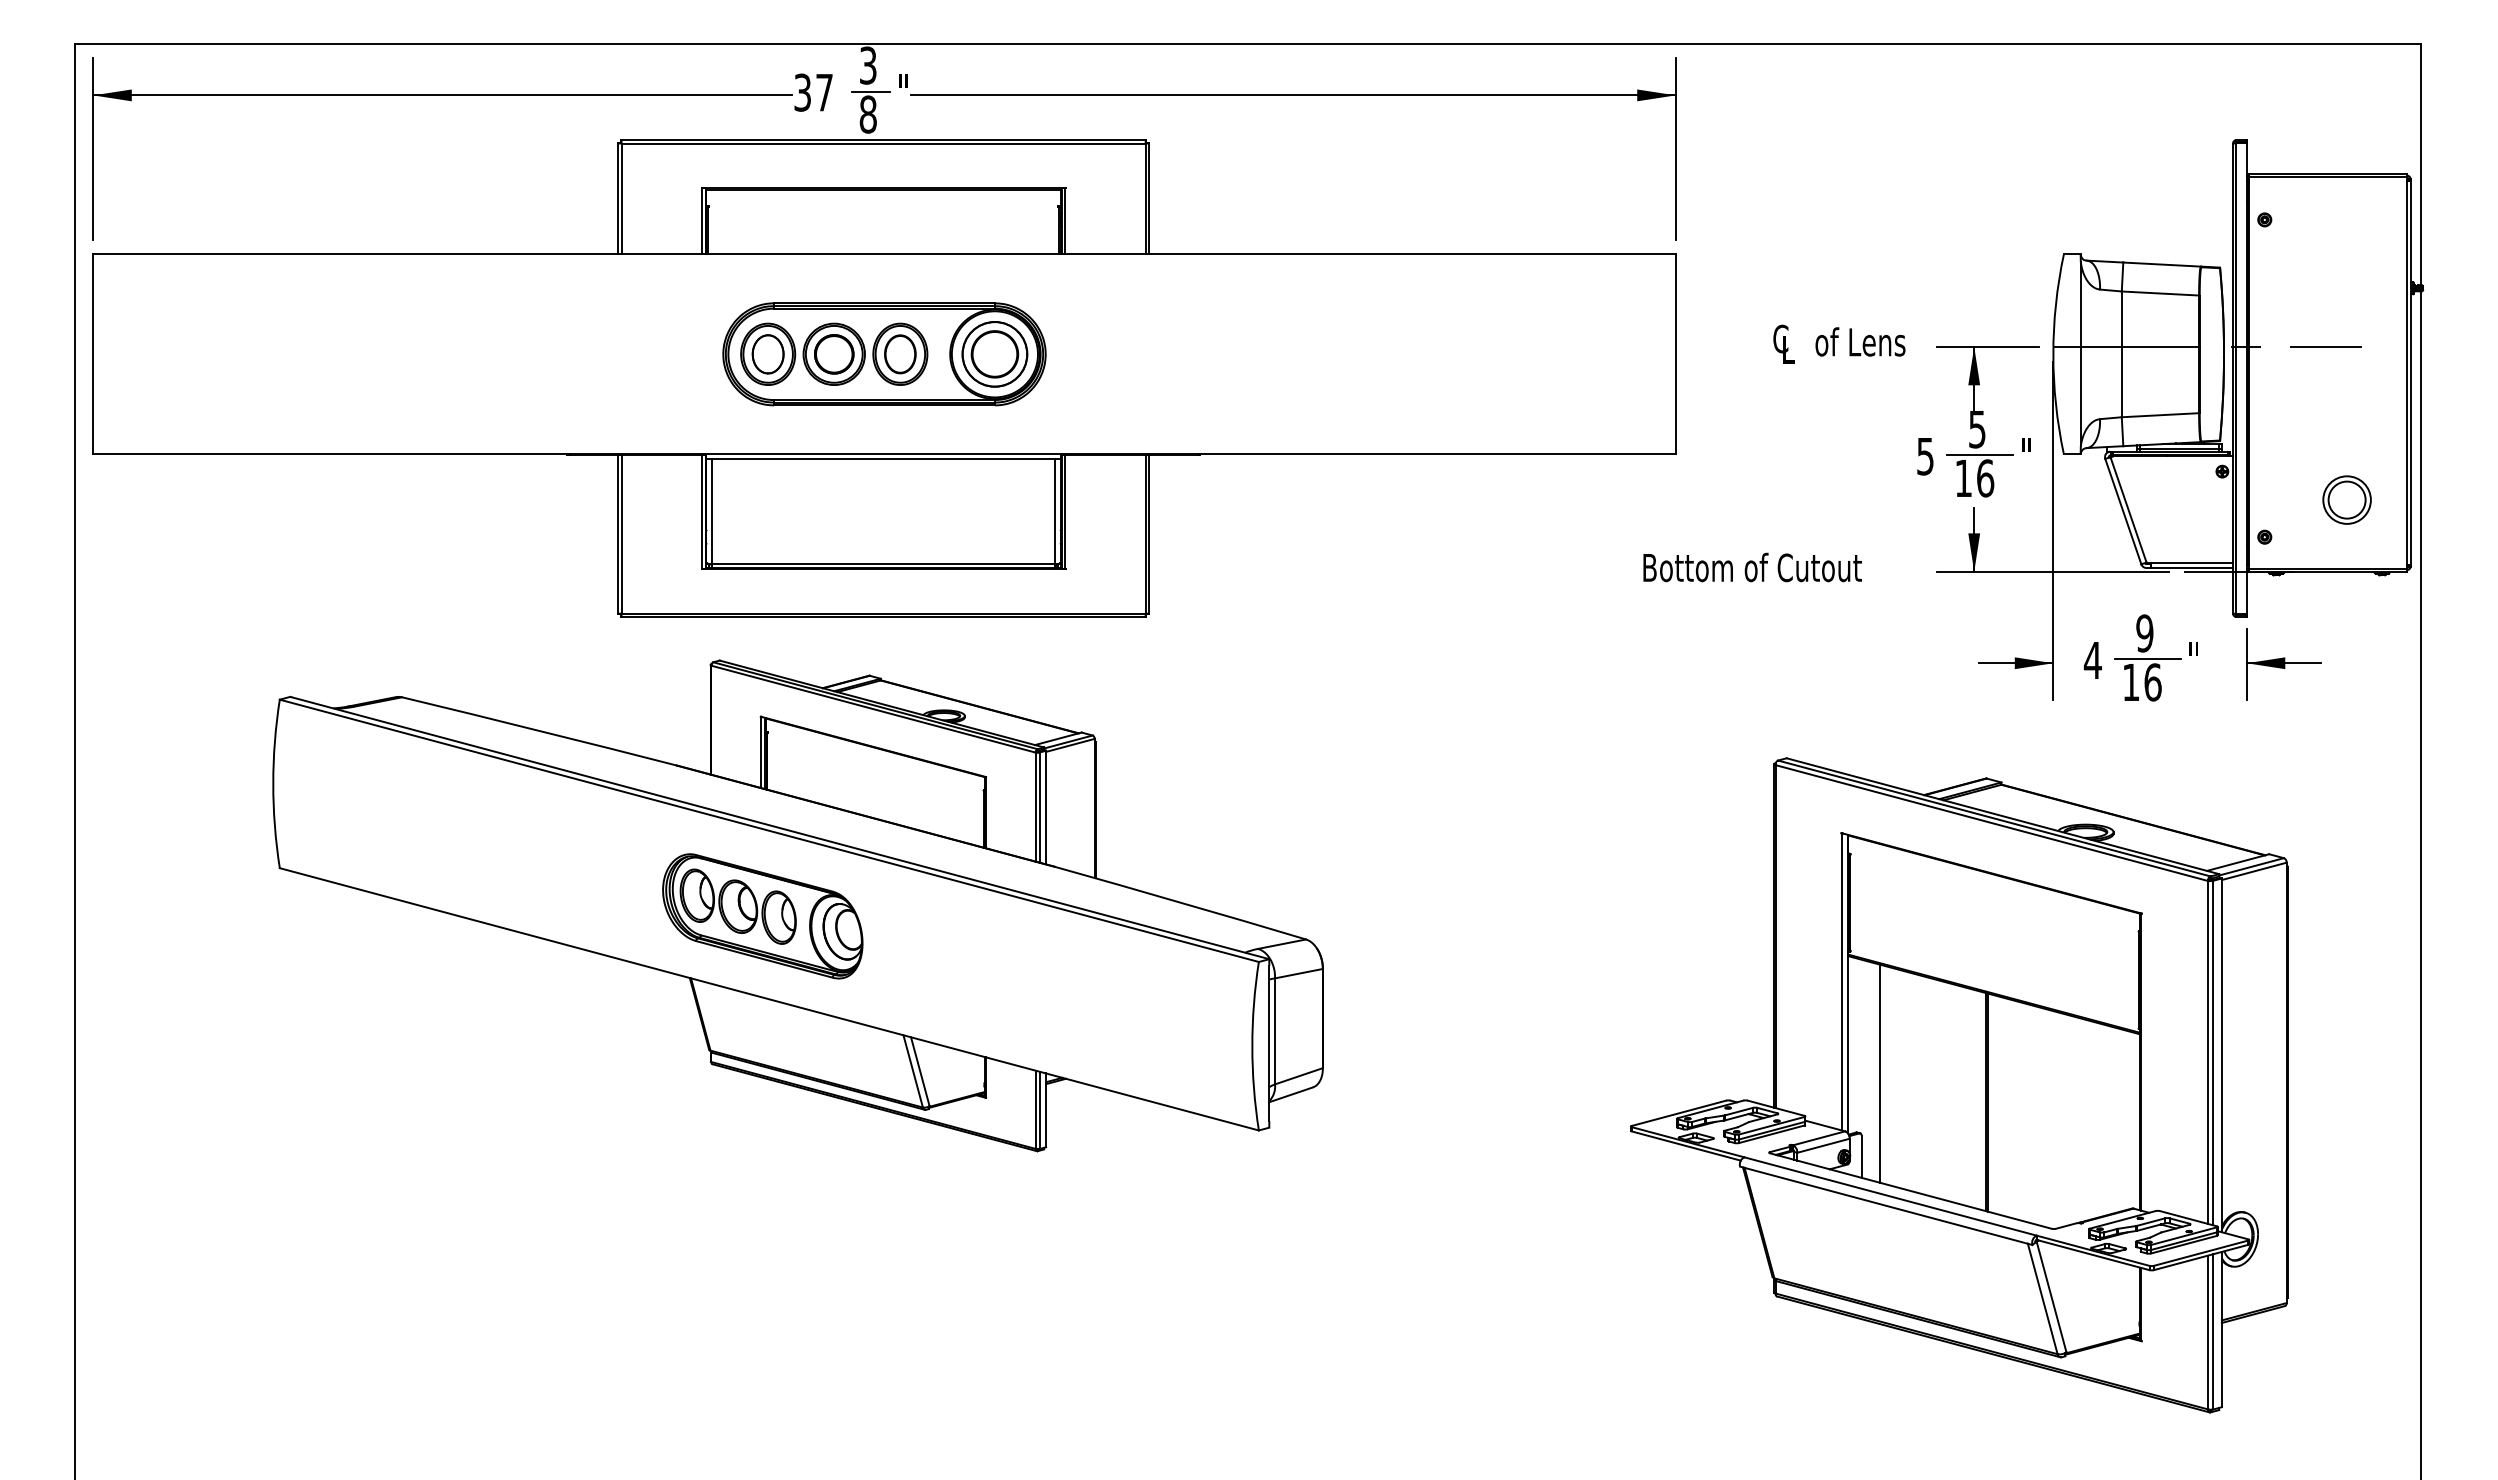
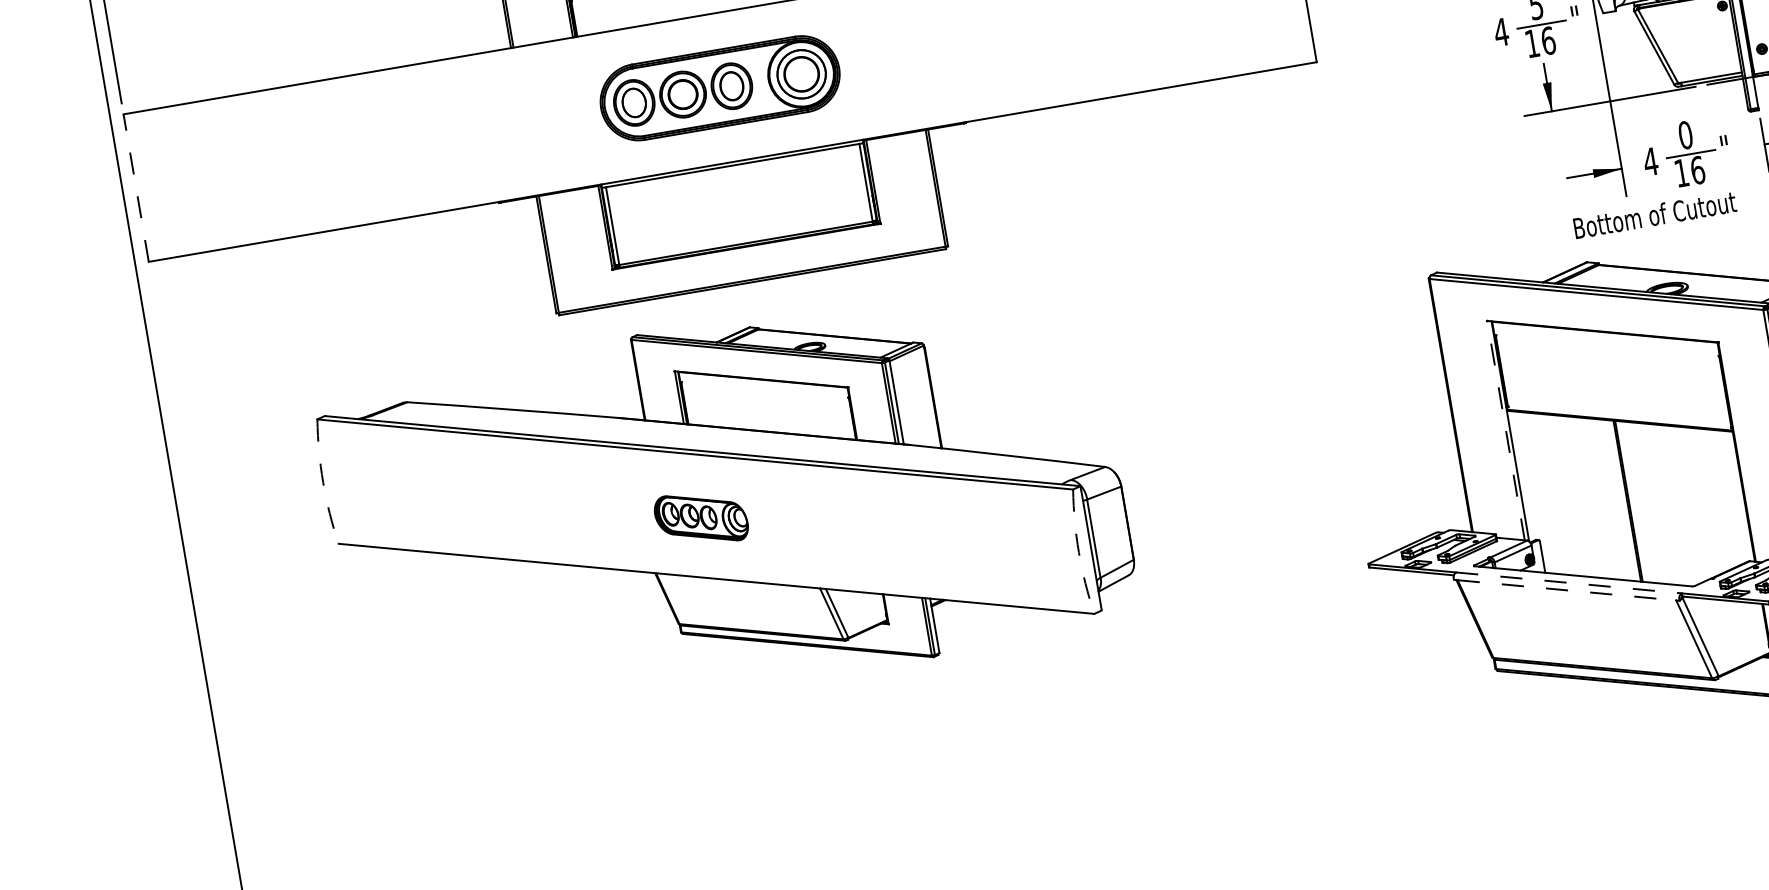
line: (93, 354) -> (136, 188), solid -> dashed
text: (1925, 456) -> (1501, 32), 5 -> 4
text: (1752, 567) -> (1654, 214), moved
text: (2144, 633) -> (1685, 135), 9 -> 0
arc: (273, 783) -> (323, 482), solid -> dashed
part: (762, 916) -> (701, 518), size x0.6
line: (1841, 981) -> (1505, 430), solid -> dashed
arc: (1252, 1046) -> (1079, 552), solid -> dashed
line: (1879, 1073) -> (1545, 493), removed
line: (1891, 1196) -> (1569, 582), solid -> dashed
line: (1886, 1205) -> (1567, 590), solid -> dashed

